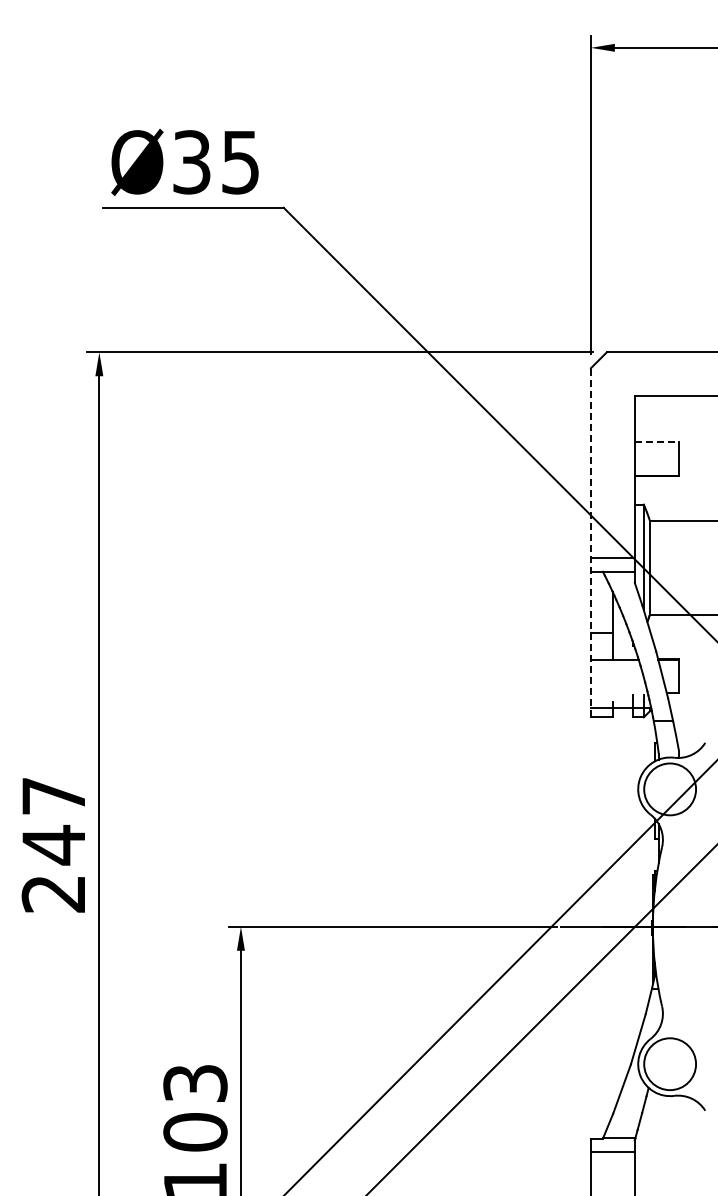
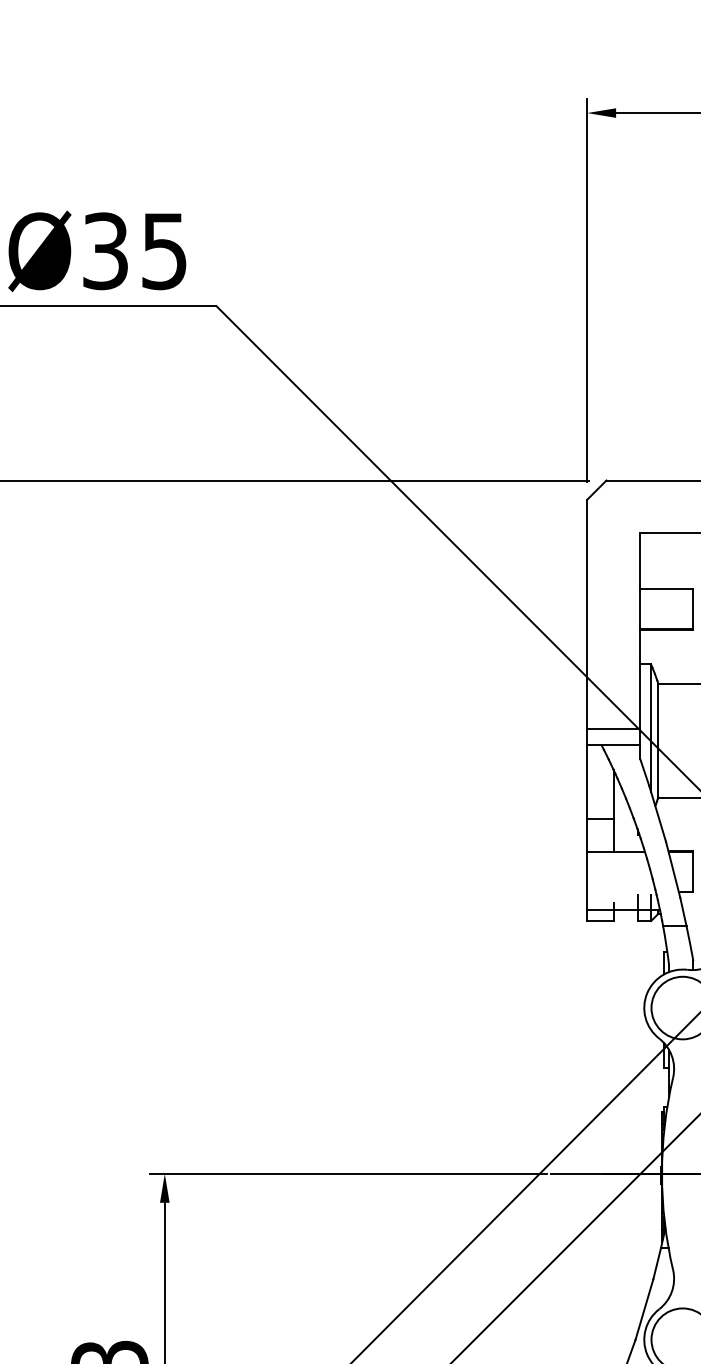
line: (656, 442) -> (666, 589), dashed -> solid
line: (590, 542) -> (586, 710), dashed -> solid

